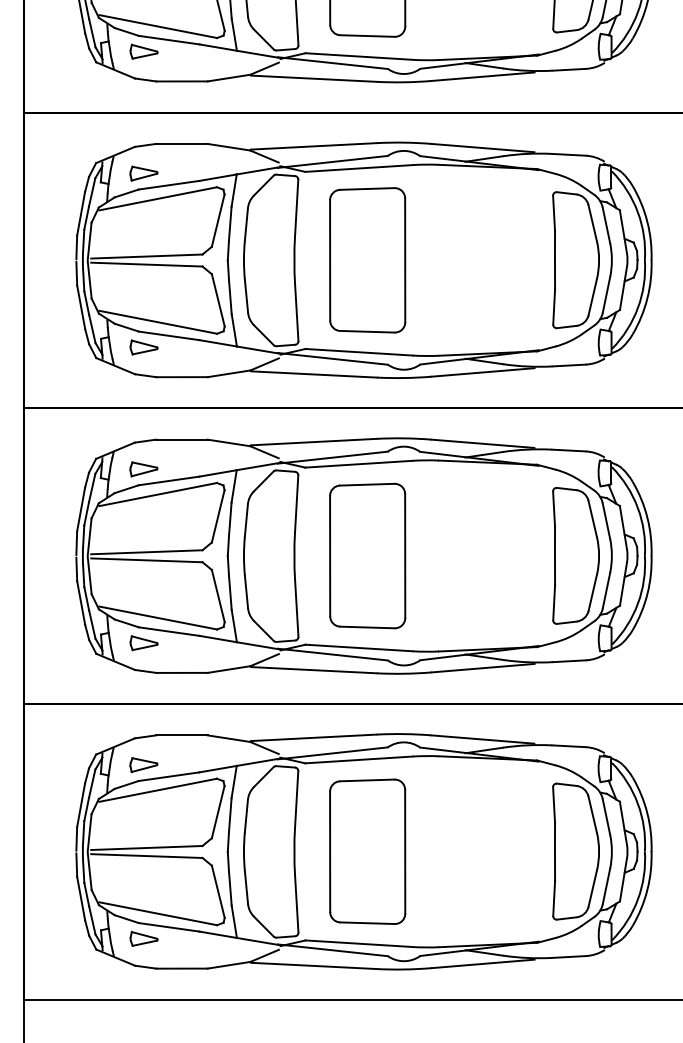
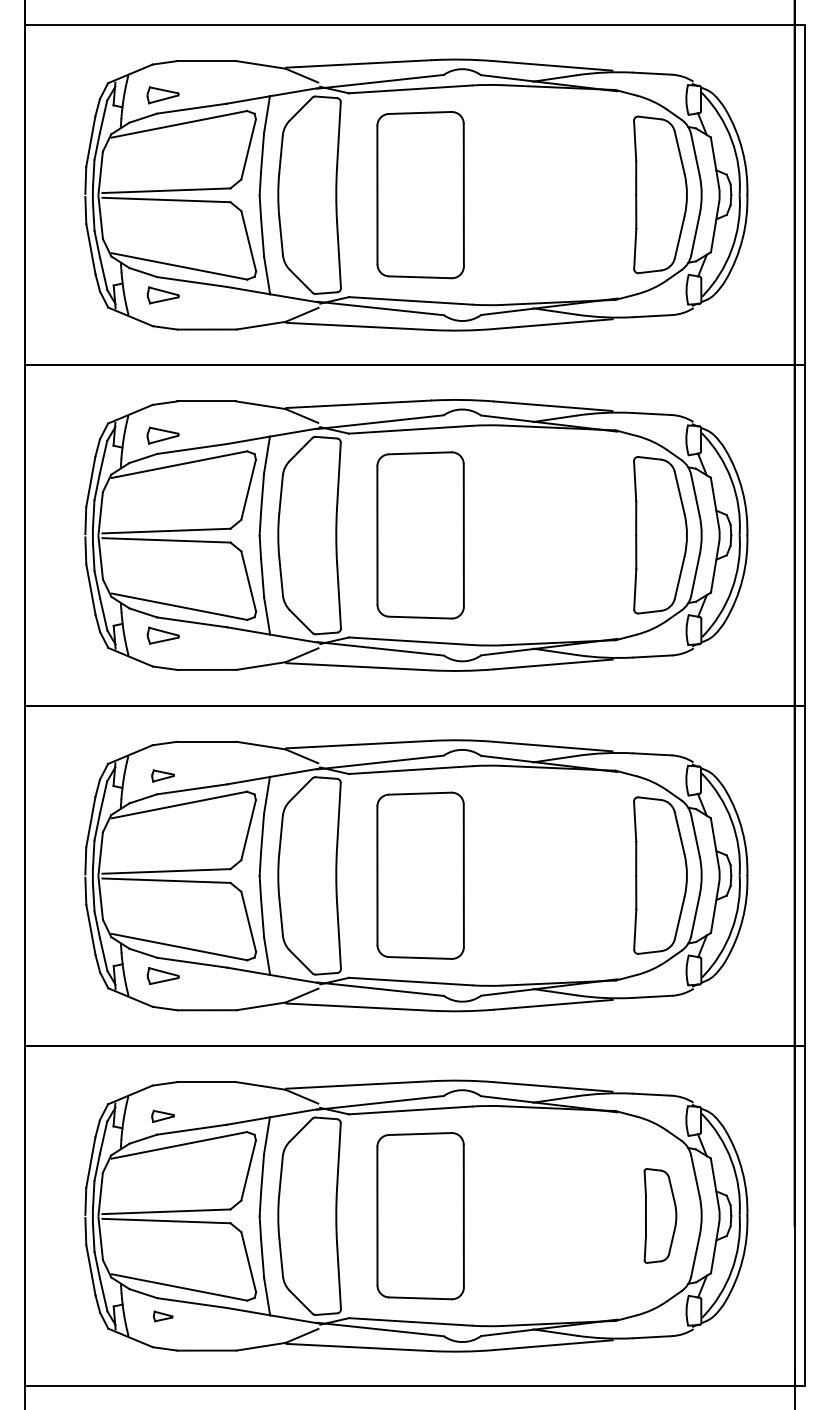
part: (143, 468) -> (162, 775), size x0.7
part: (143, 765) -> (162, 1116), size x0.7
part: (576, 851) -> (660, 1215), size x0.6
part: (143, 938) -> (162, 1316), size x0.6

